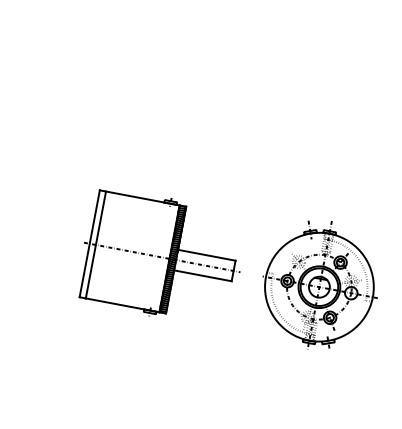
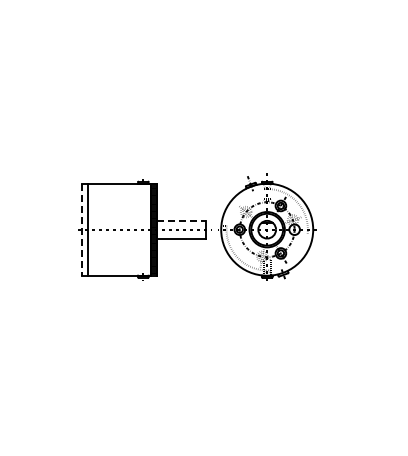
line: (89, 244) -> (82, 230), solid -> dashed
line: (206, 254) -> (181, 220), solid -> dashed
part: (320, 283) -> (267, 226), moved

